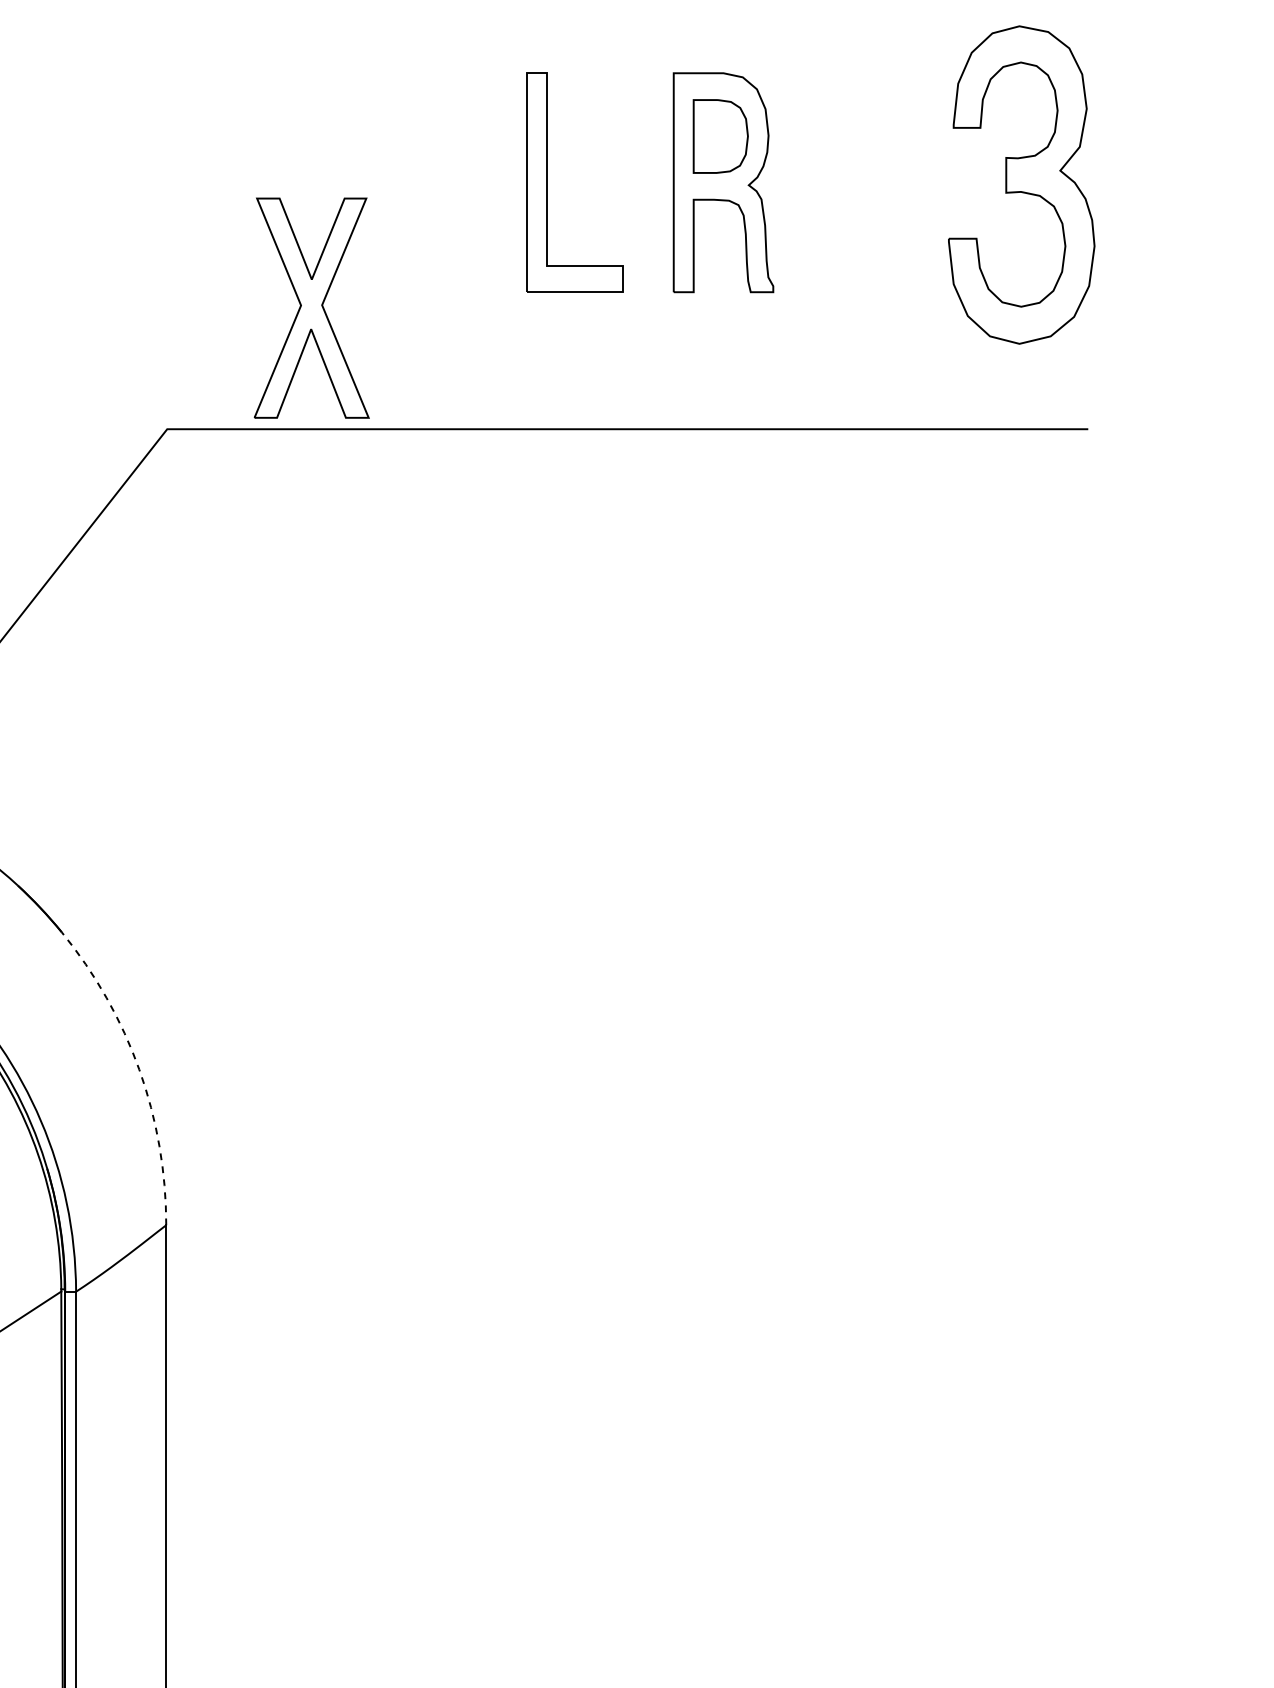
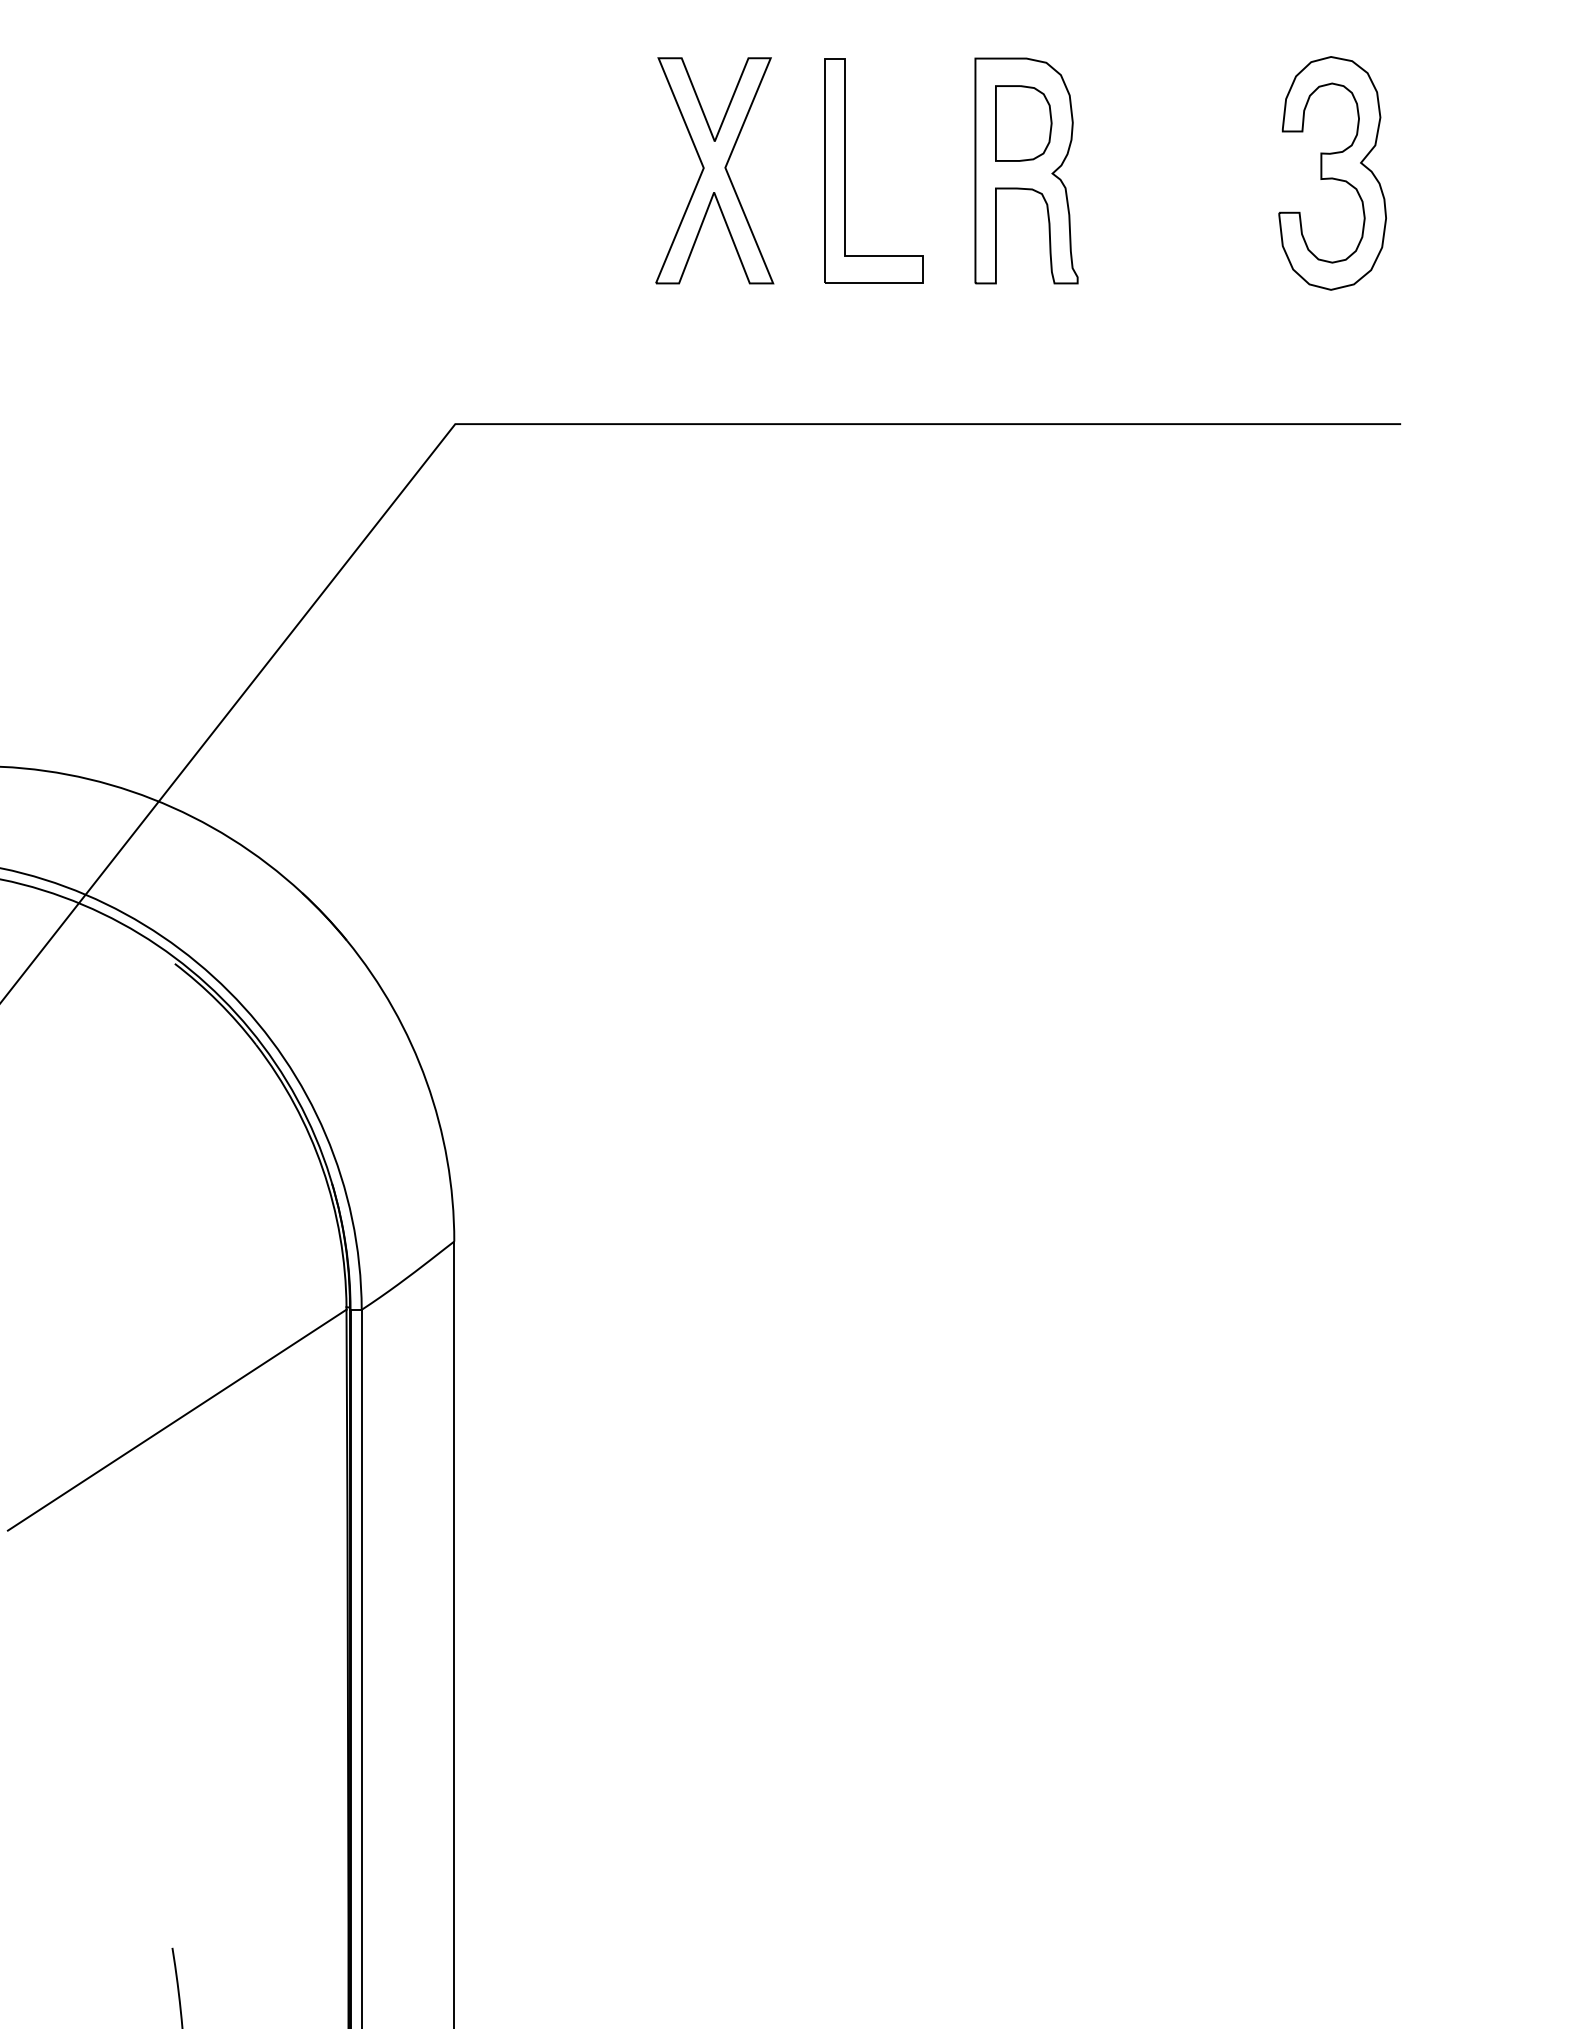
part: (1021, 185) -> (1332, 173), size x0.71
part: (311, 307) -> (714, 170), moved
arc: (139, 1069) -> (426, 1081), dashed -> solid

